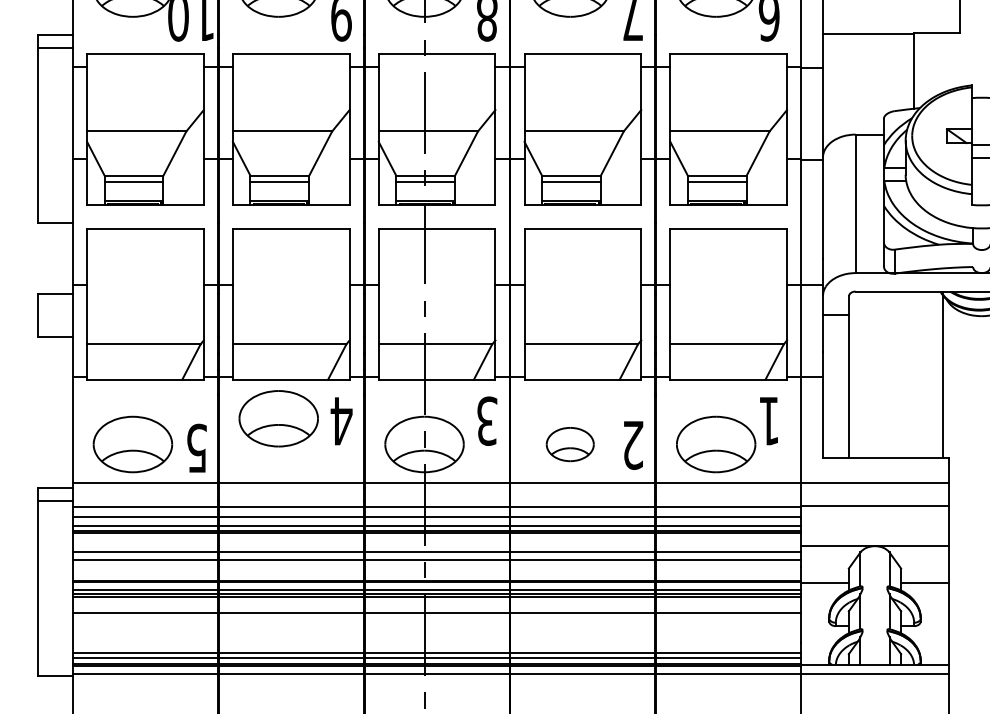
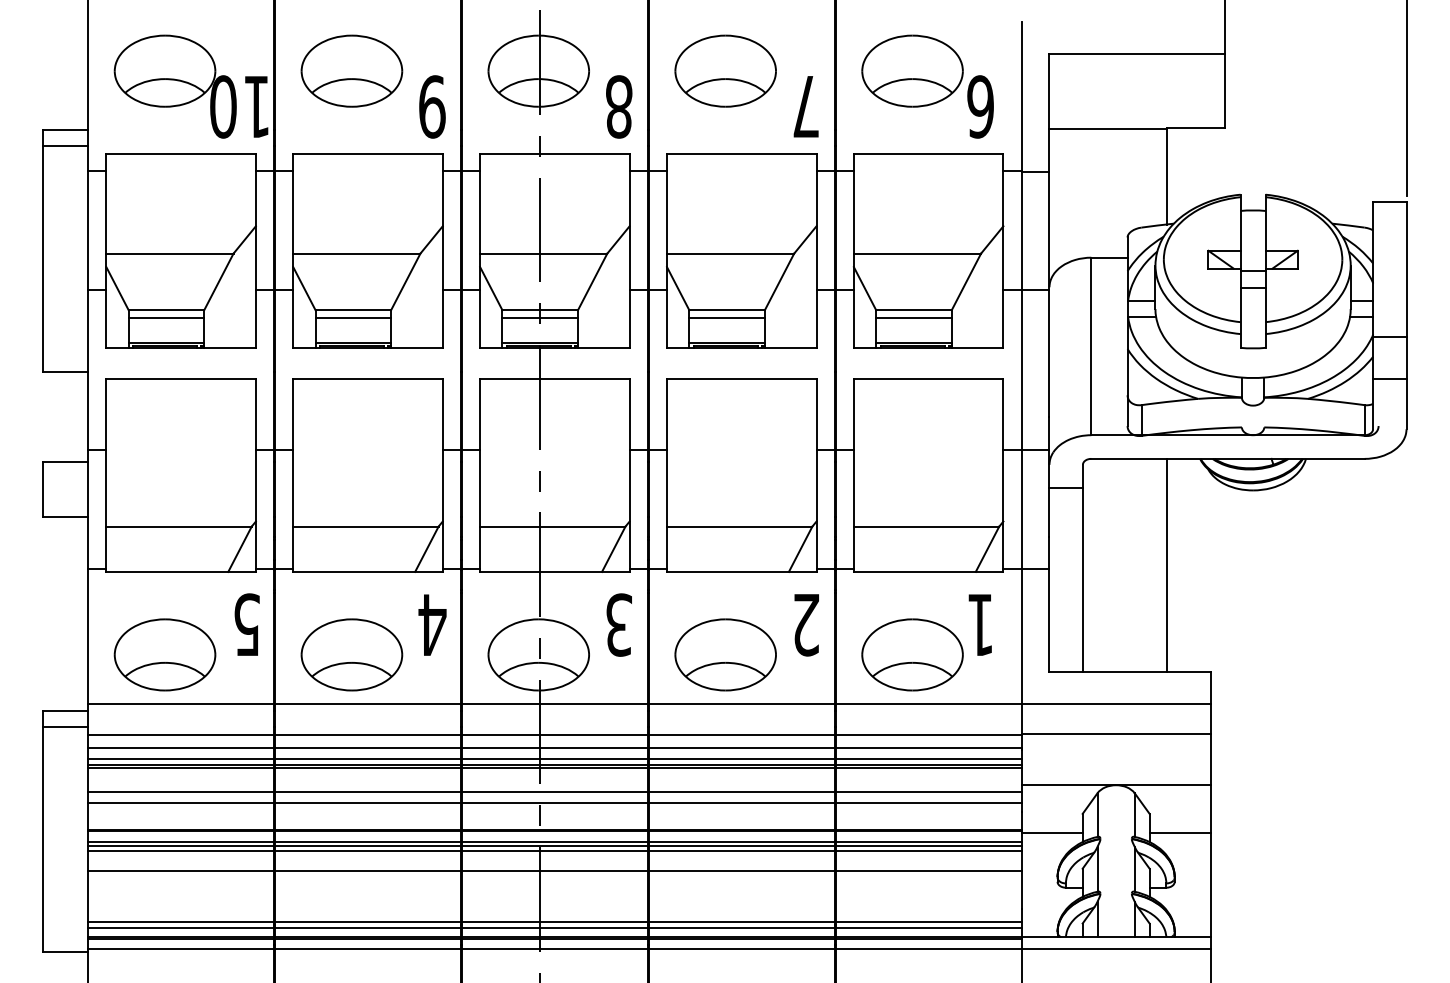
line: (943, 373) -> (1166, 564), moved
part: (278, 418) -> (351, 654), moved
part: (570, 444) -> (725, 654), size x1.67
text: (633, 445) -> (806, 625), moved
text: (196, 448) -> (246, 624), moved

